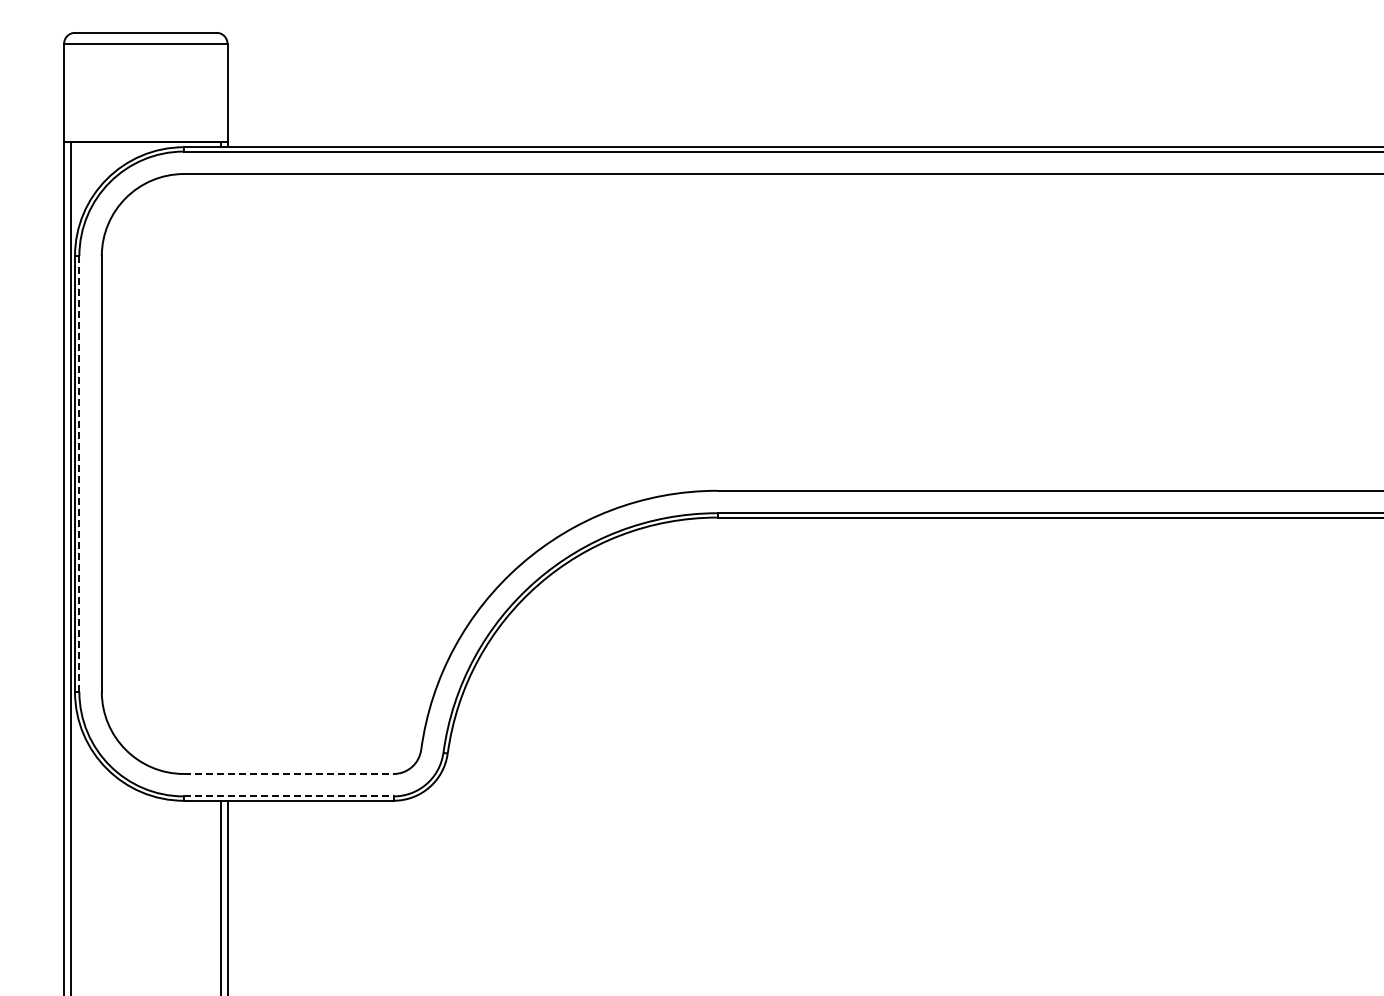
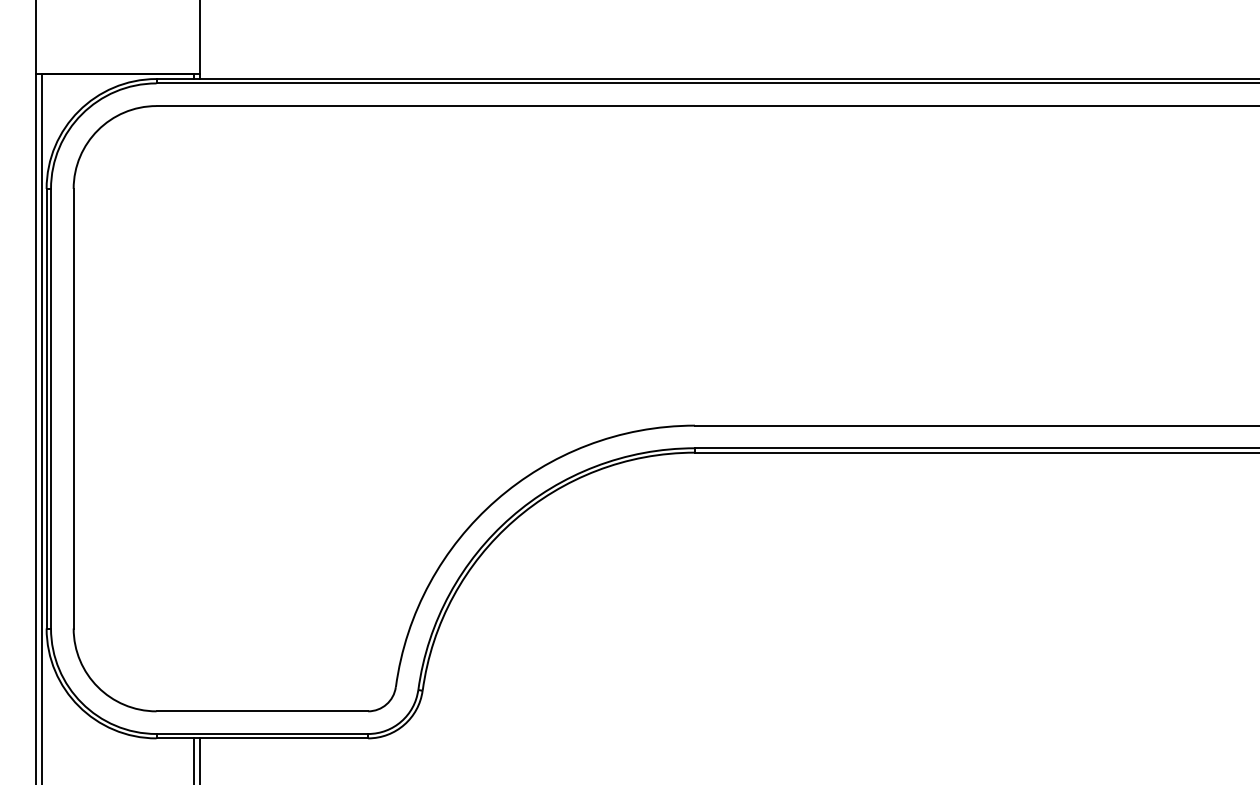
line: (79, 474) -> (51, 409), dashed -> solid
line: (288, 773) -> (262, 710), dashed -> solid
line: (288, 796) -> (262, 734), dashed -> solid

